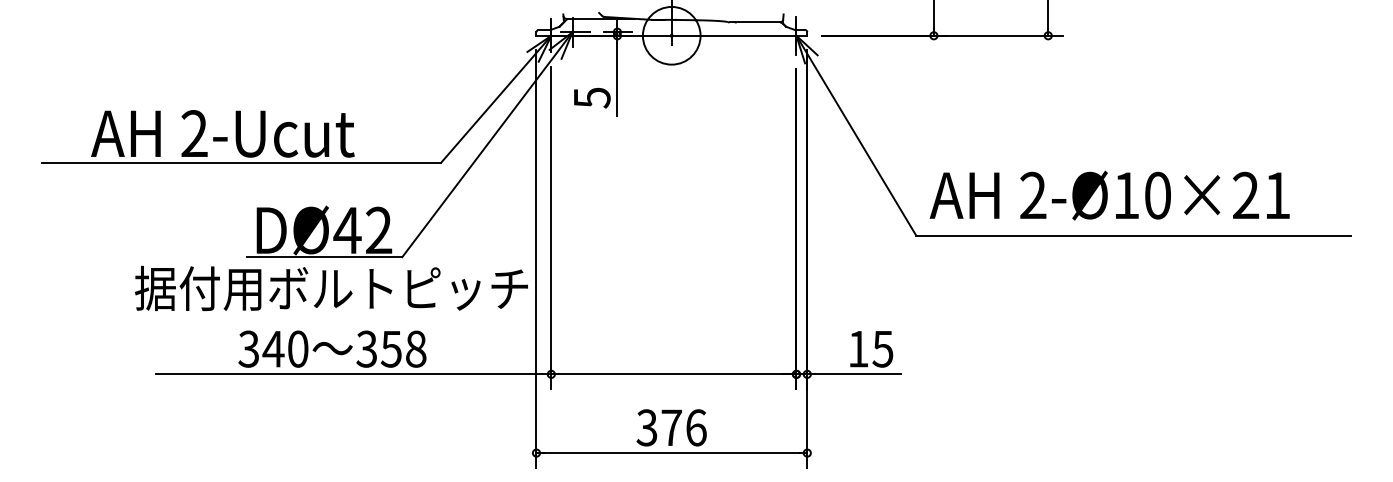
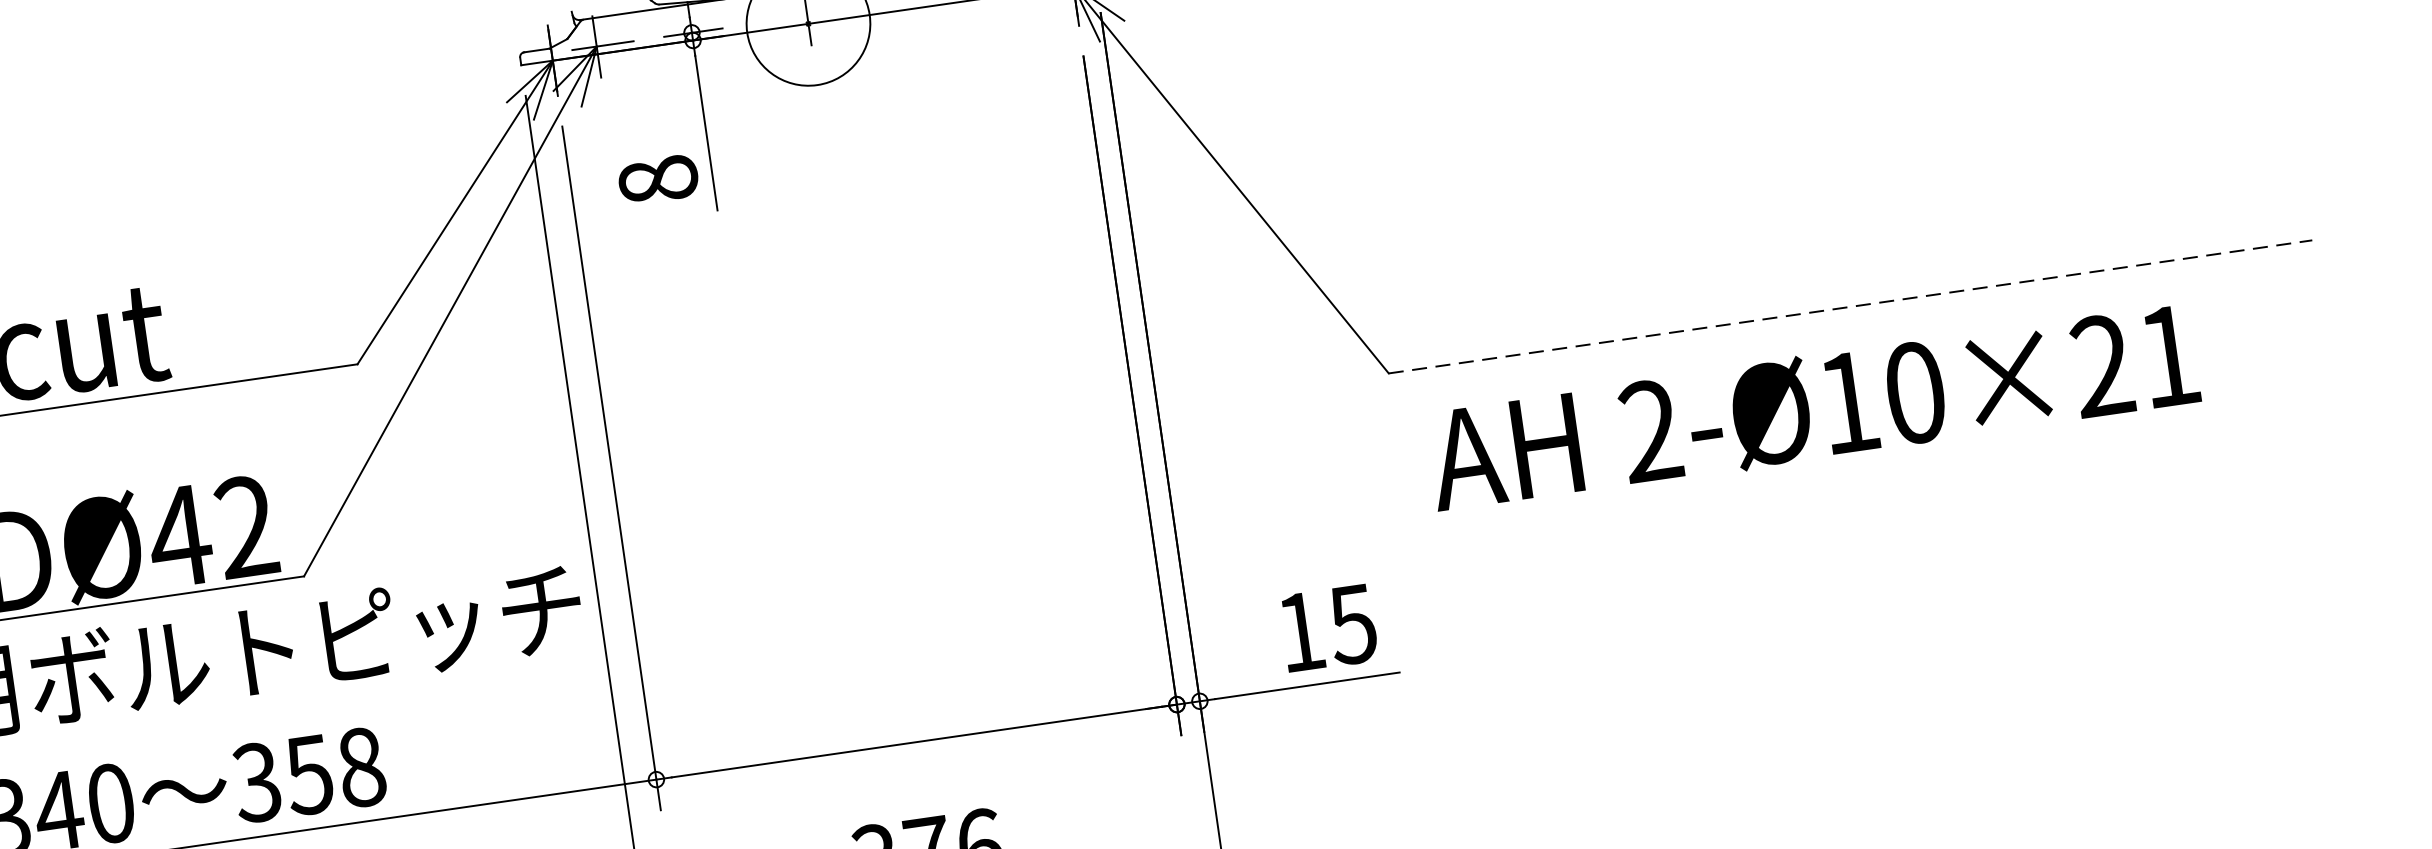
text: (591, 97) -> (656, 179), 5 -> 8
text: (1109, 195) -> (1812, 407), moved
line: (1134, 235) -> (1852, 306), solid -> dashed

